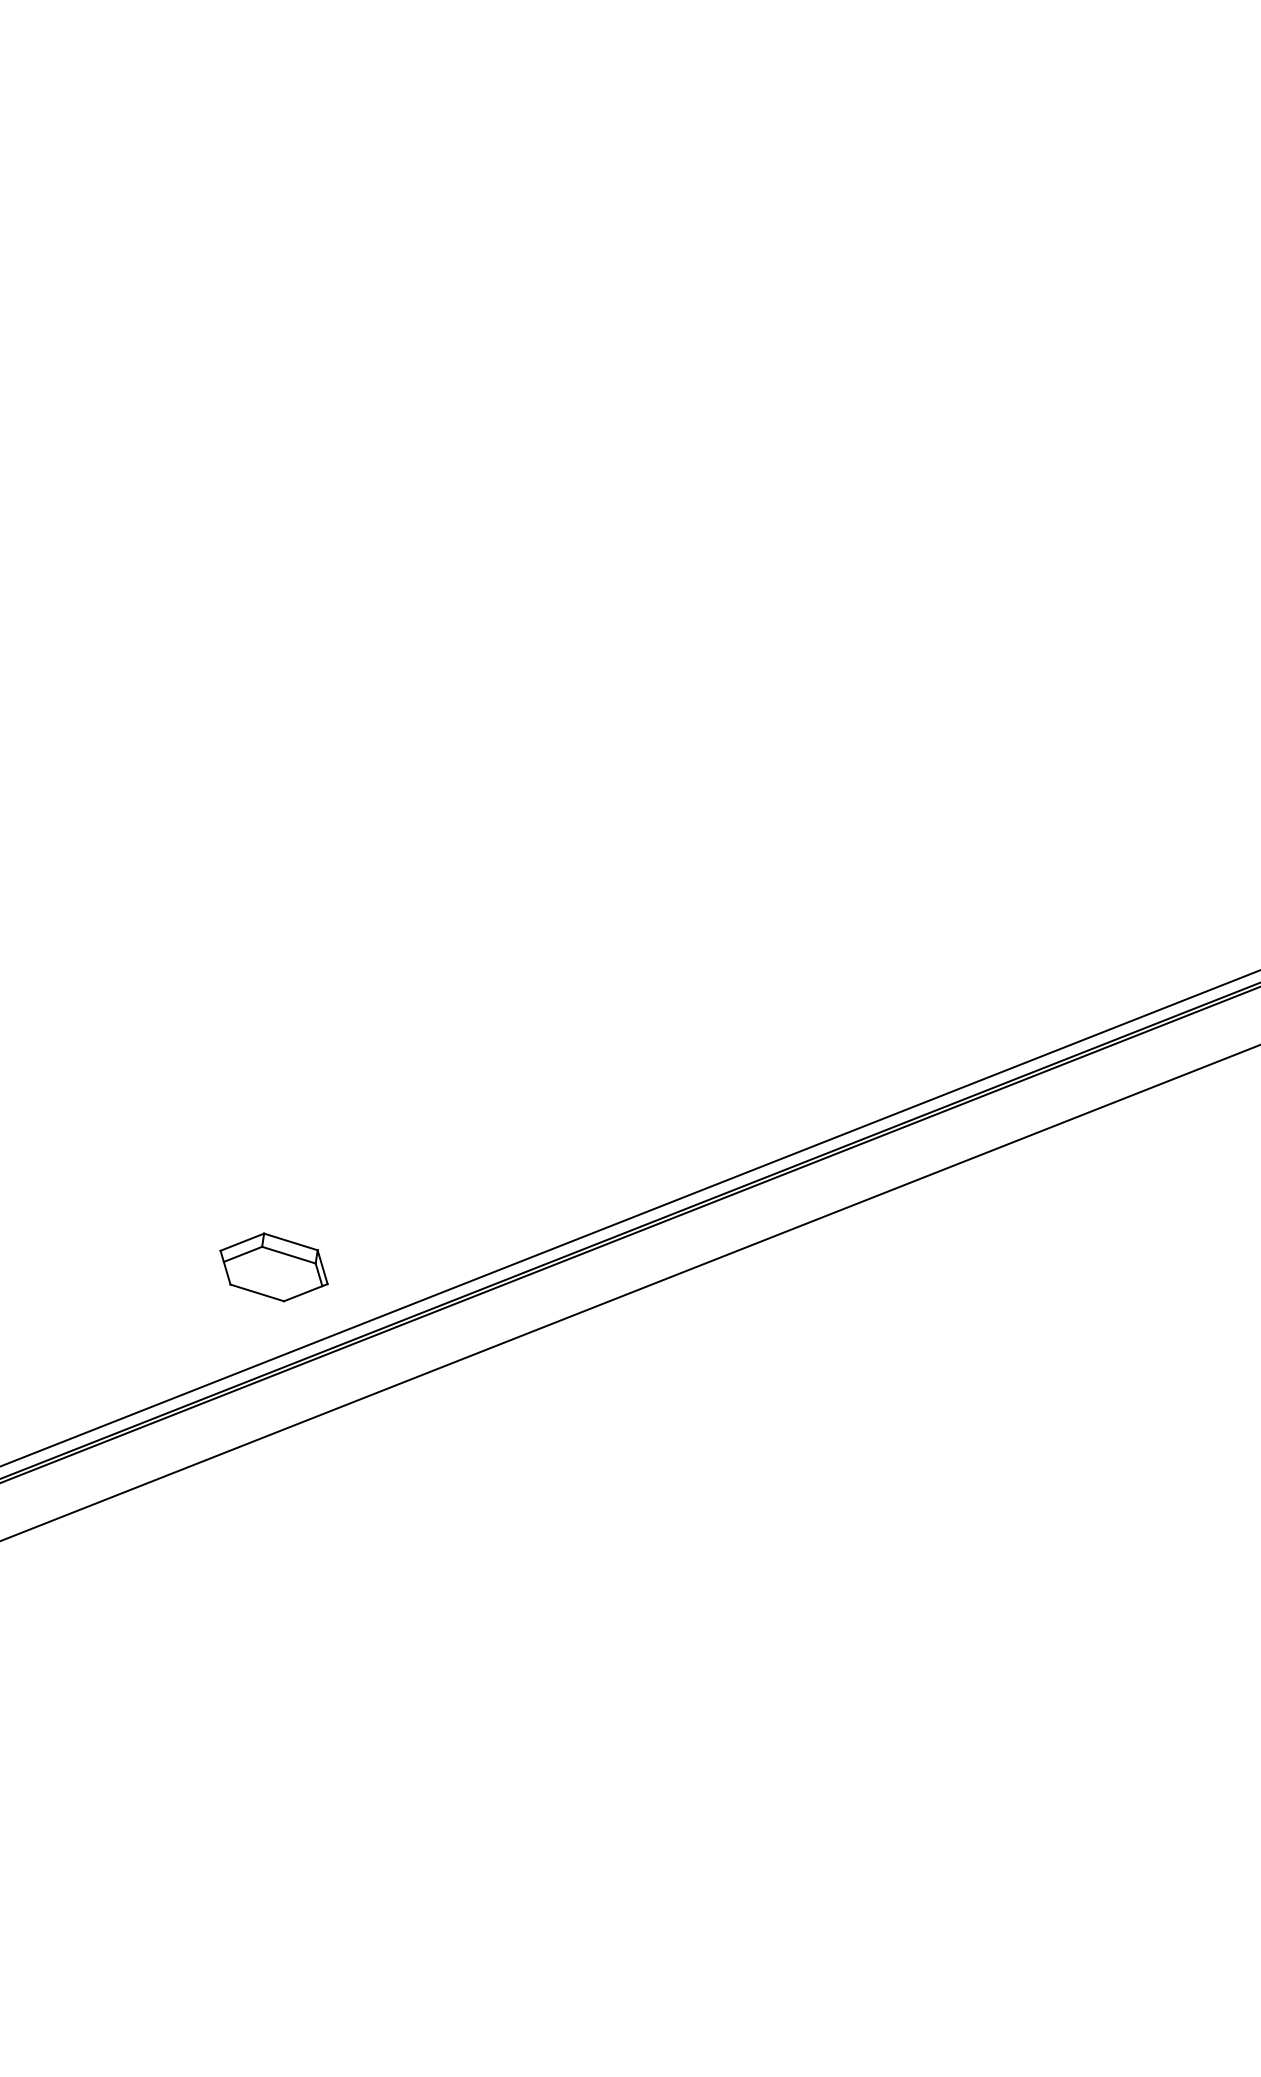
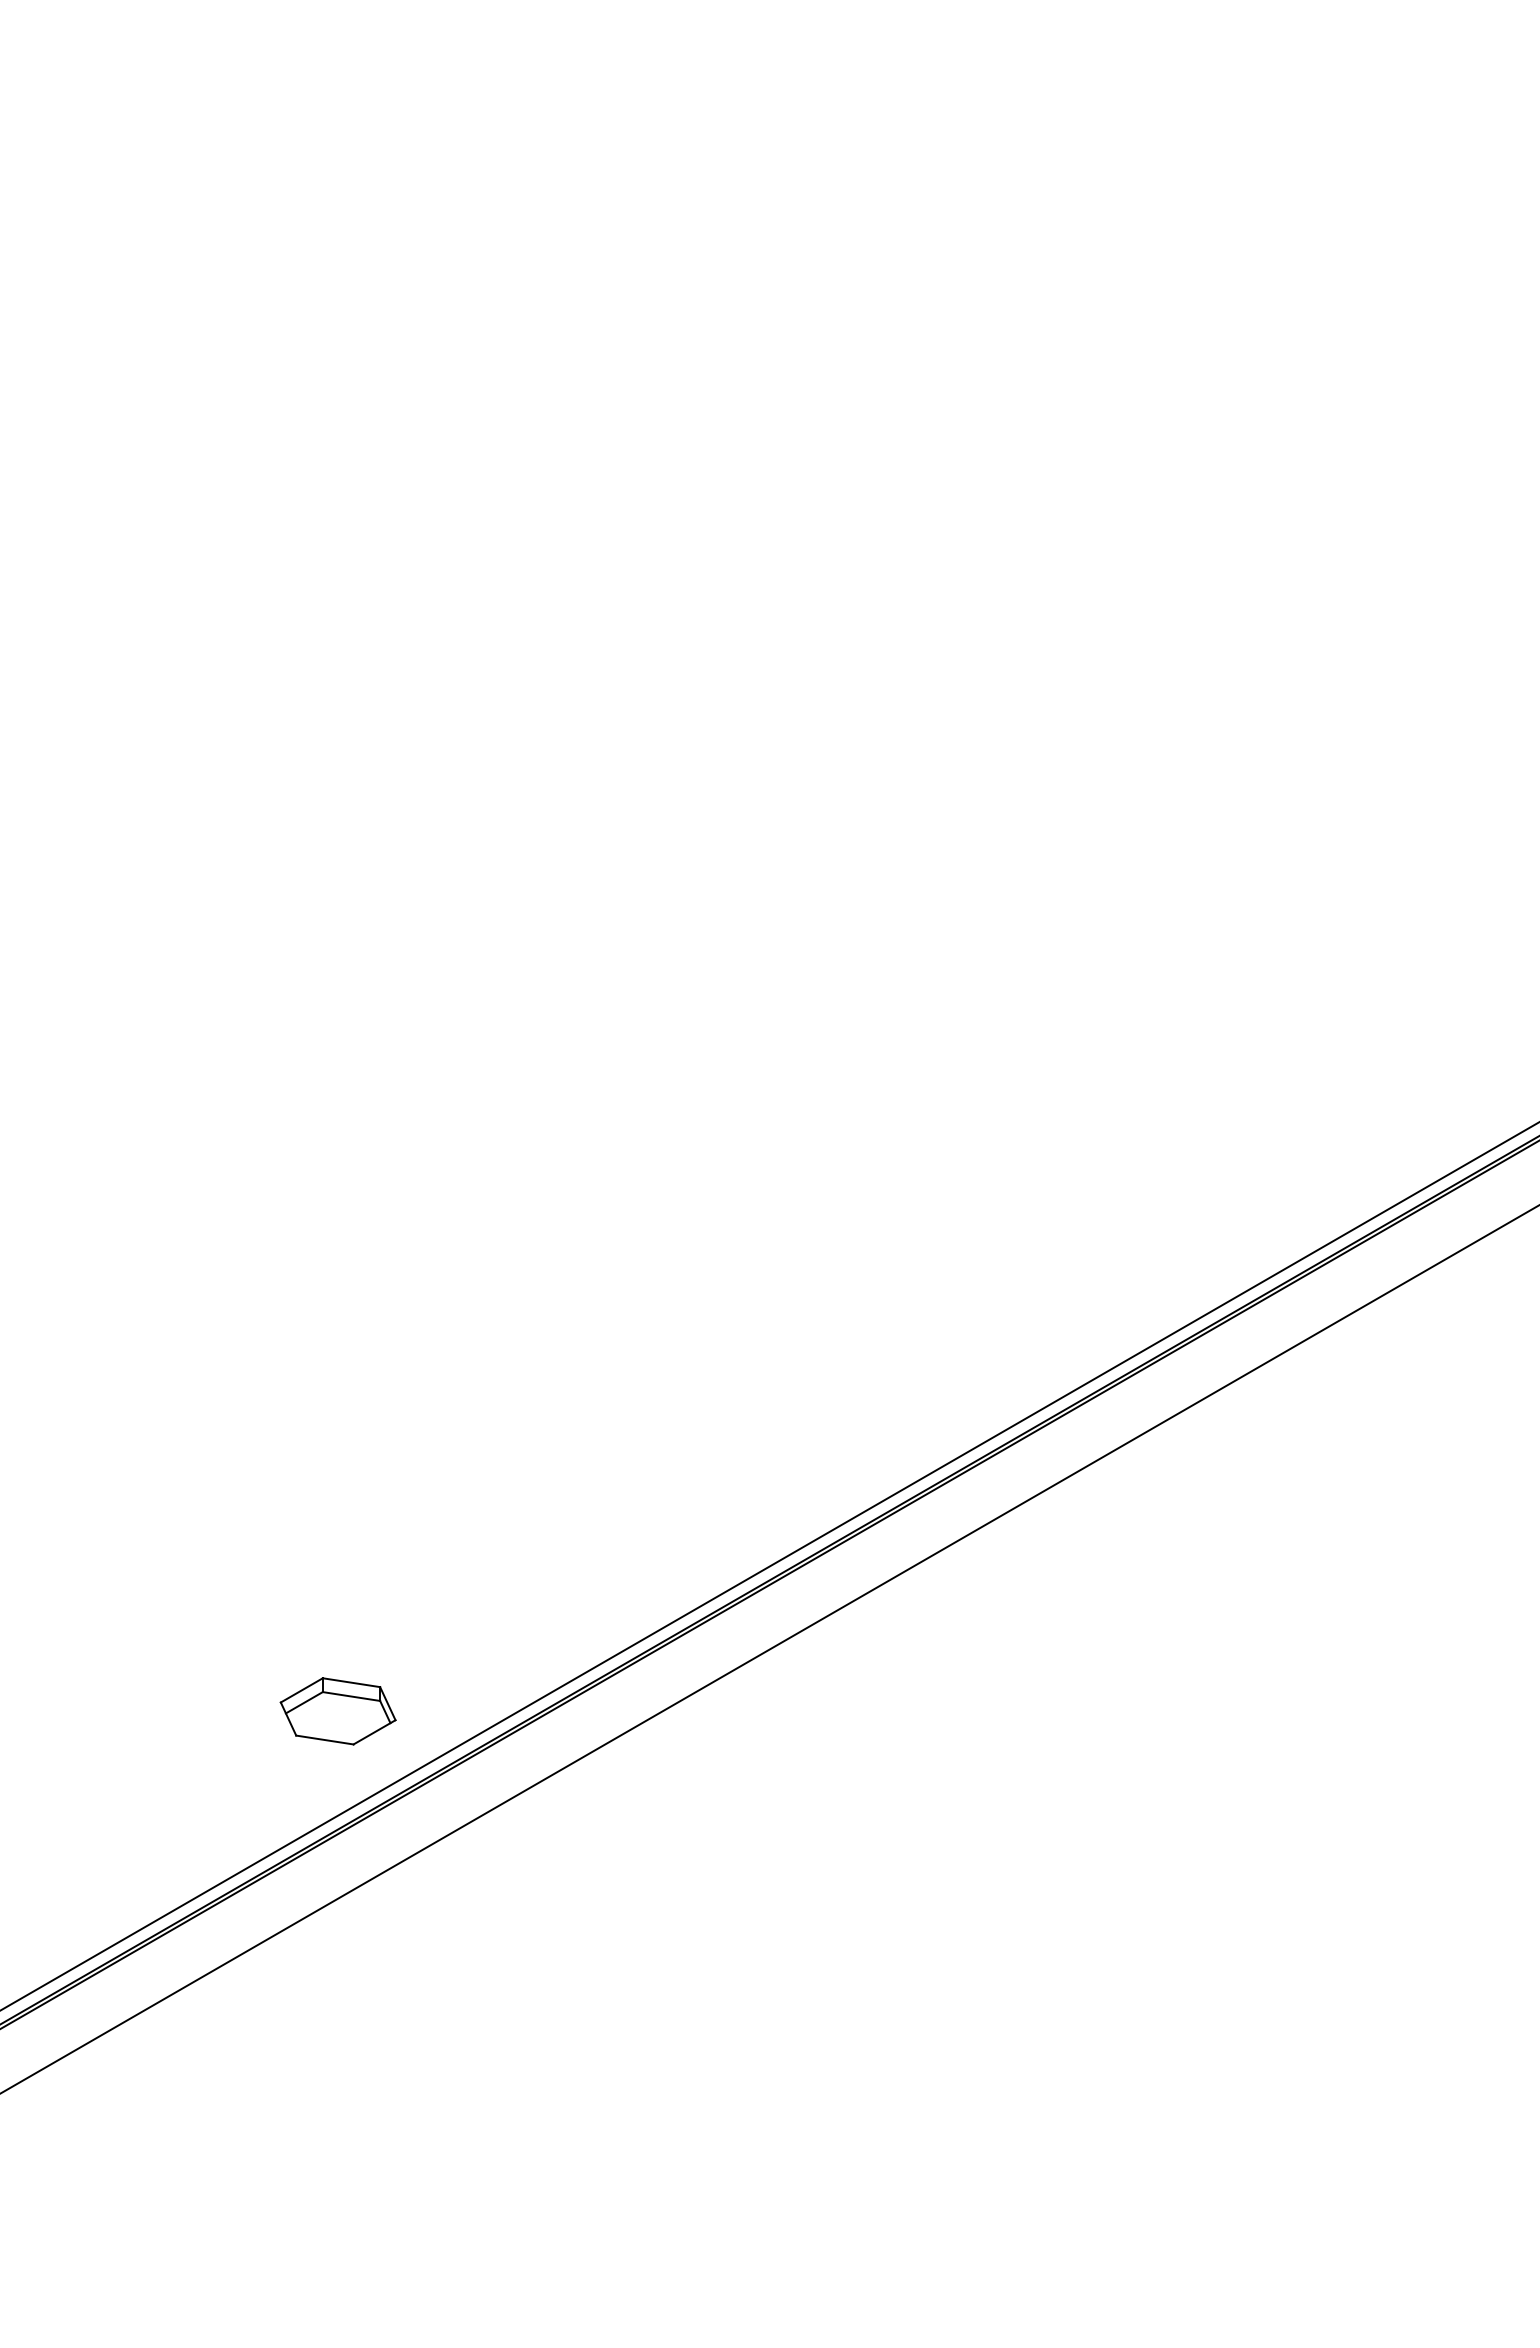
part: (273, 1267) -> (337, 1711), moved

